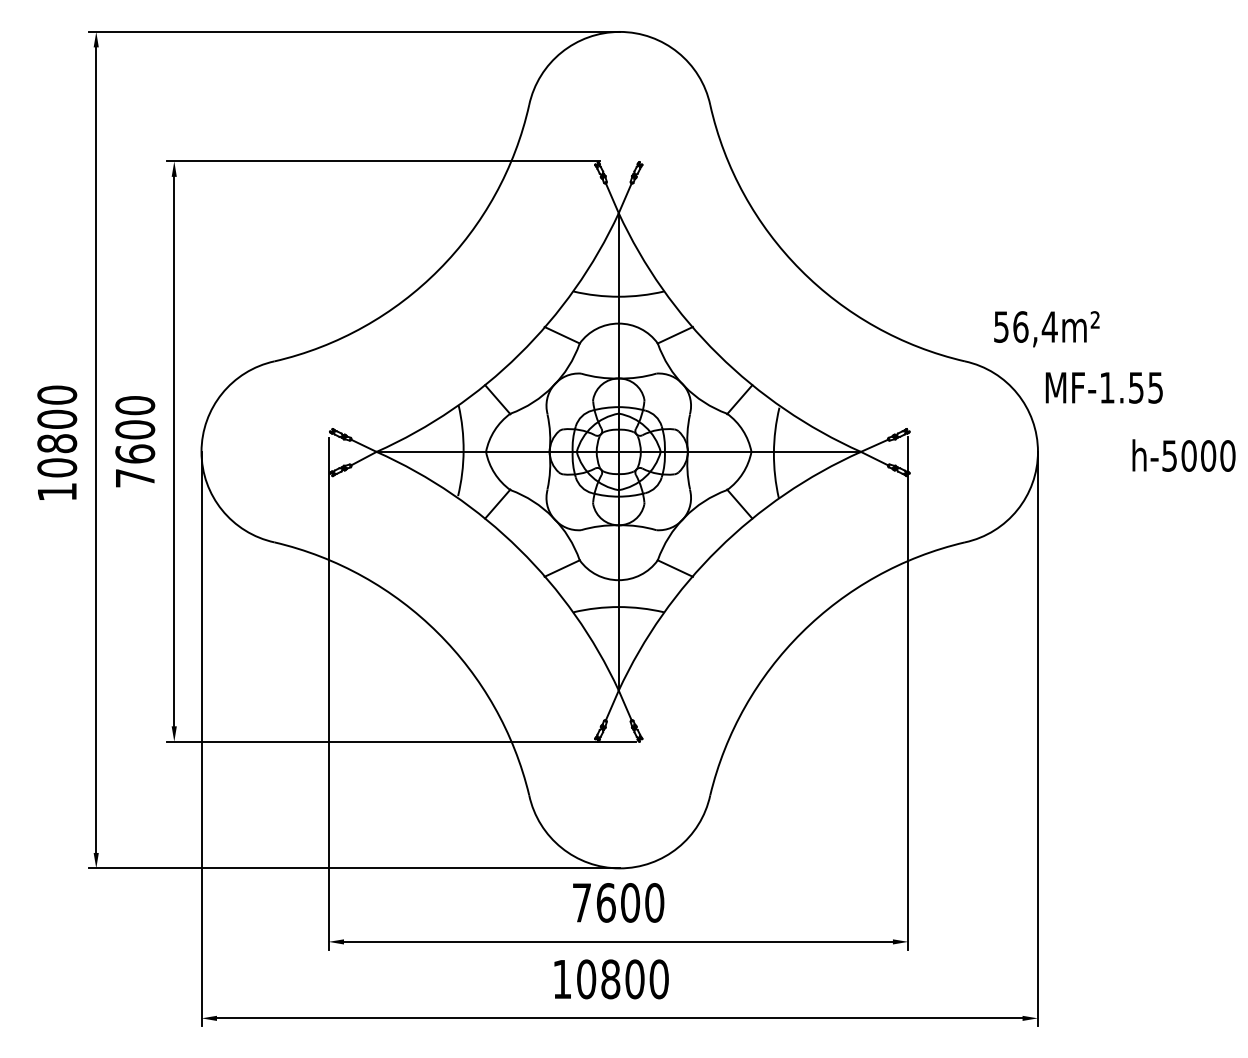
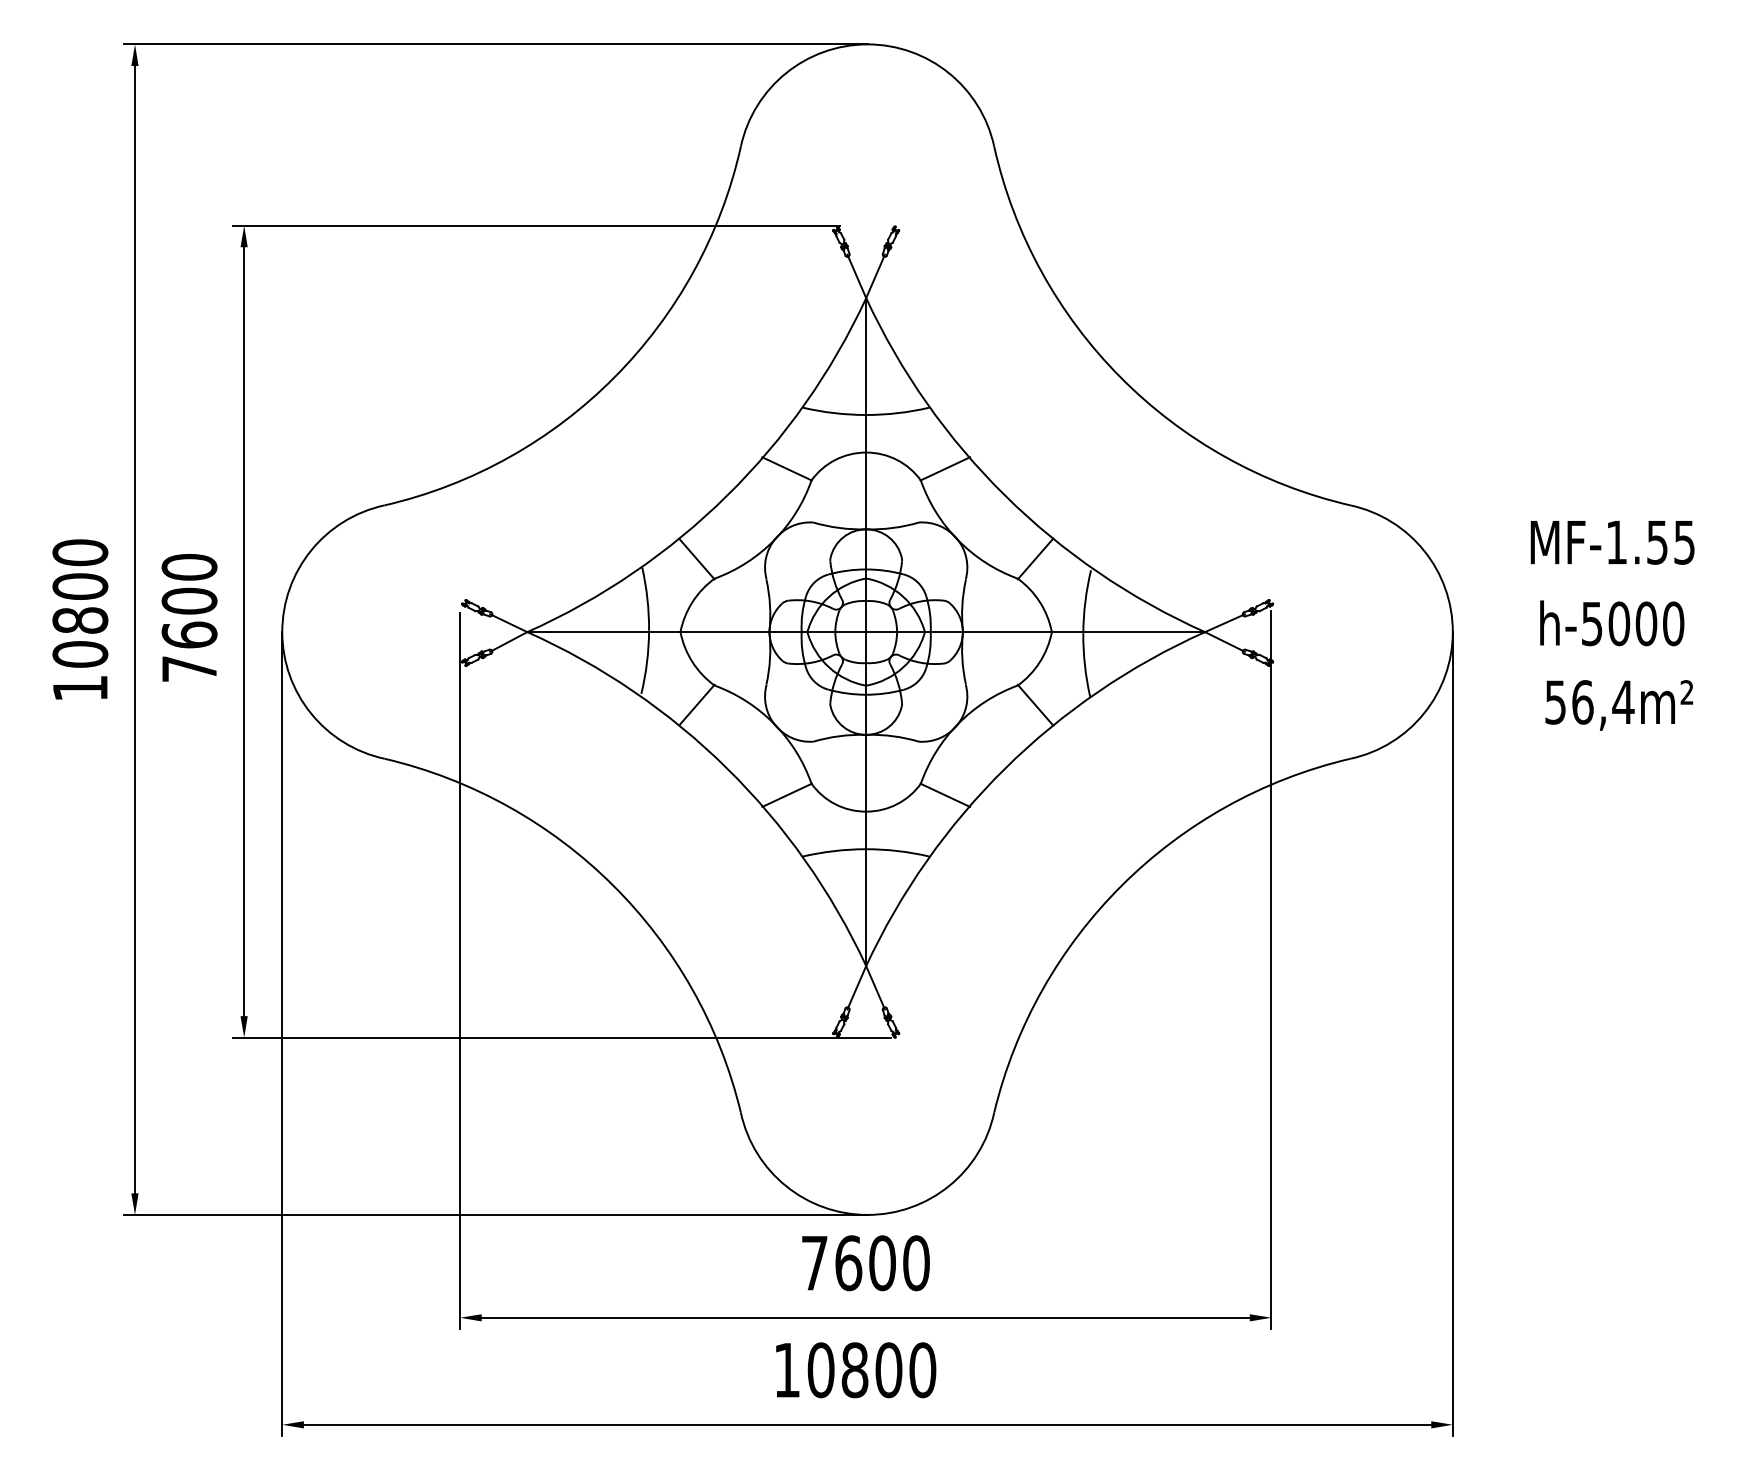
text: (1047, 329) -> (1619, 705), moved
text: (1104, 387) -> (1612, 542), moved
text: (1184, 455) -> (1612, 623), moved

